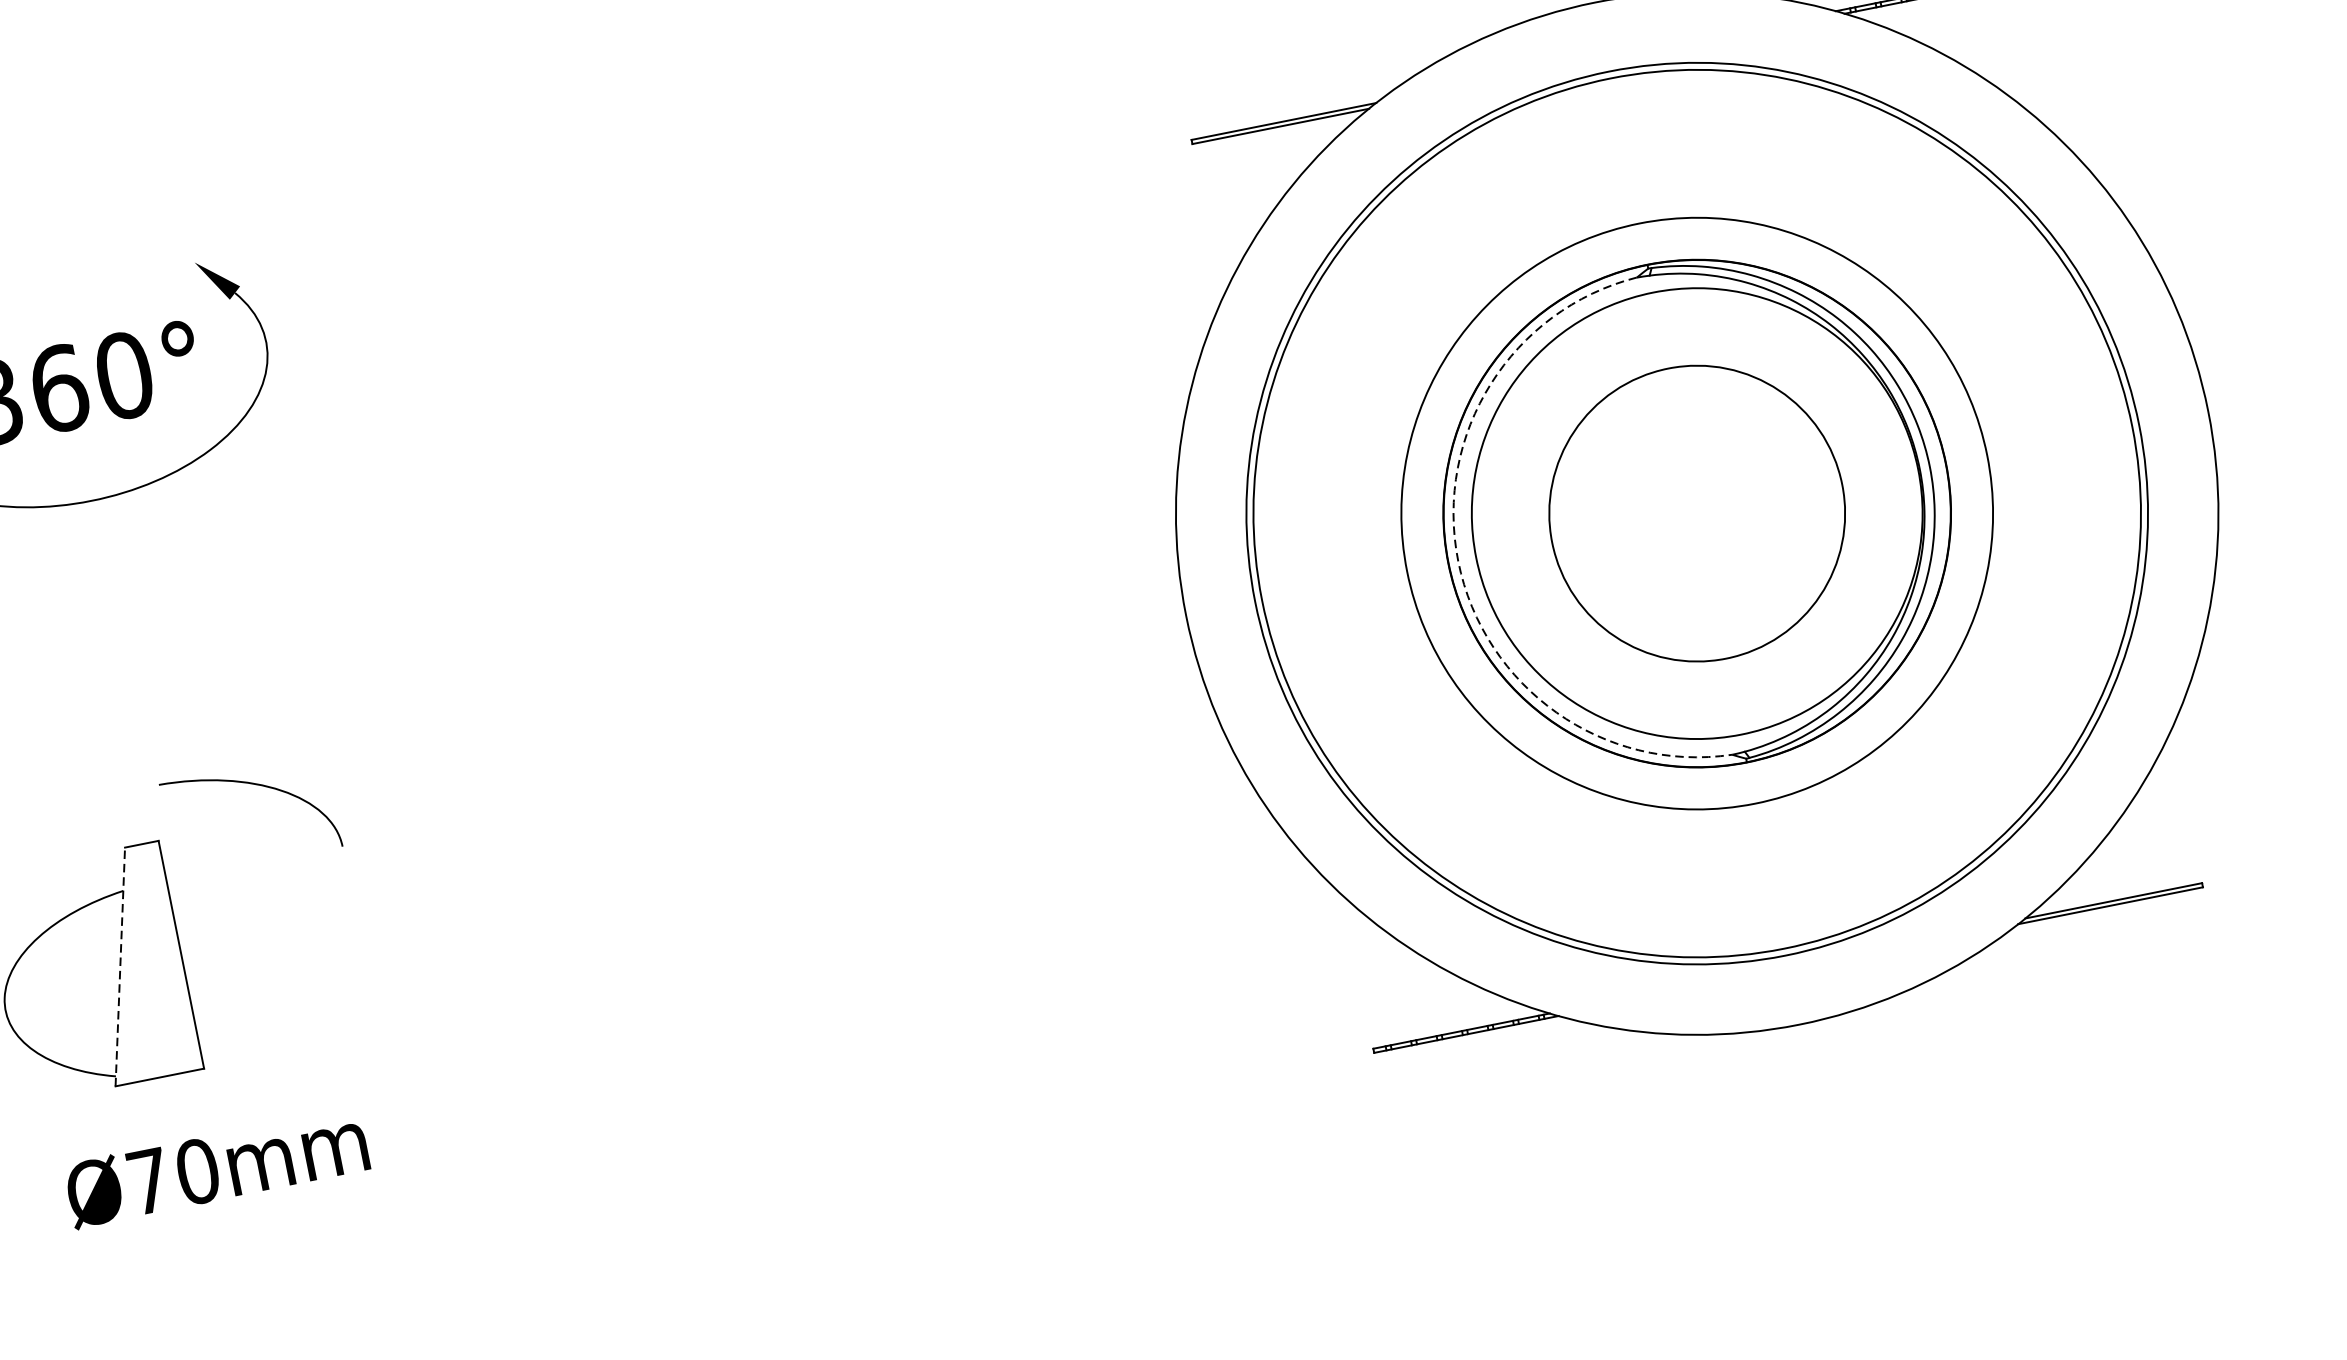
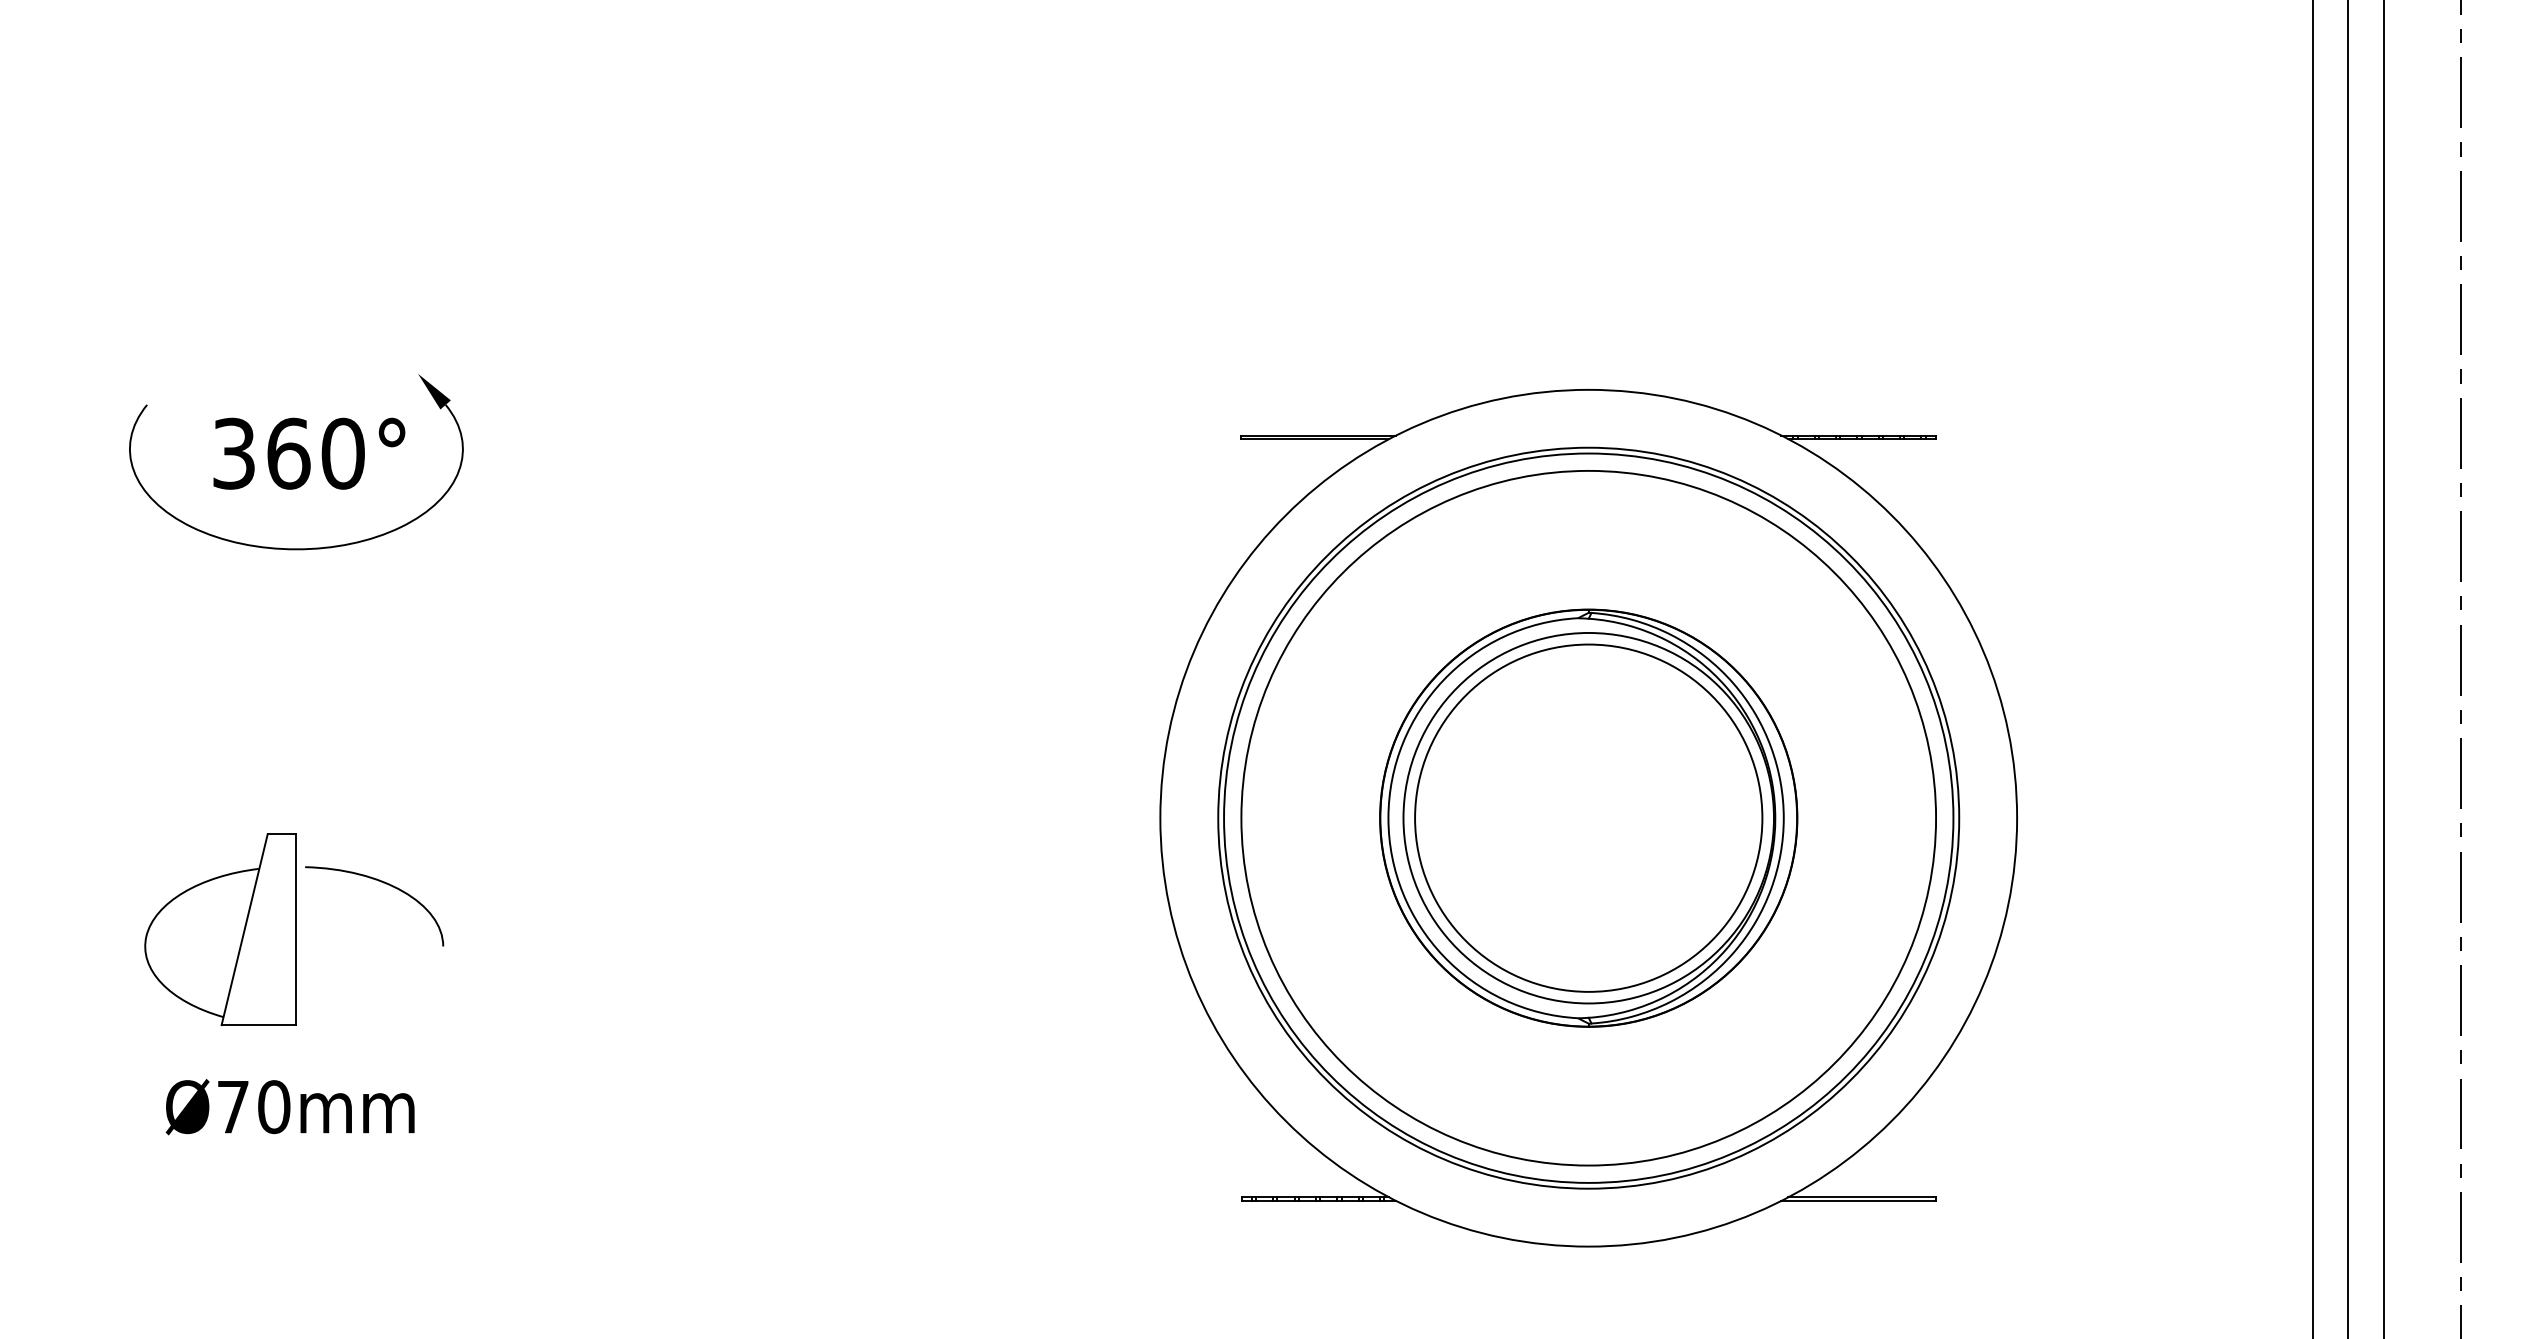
circle: (1696, 512) -> (1588, 817), size x1.43
circle: (1696, 512) -> (1588, 817), size x1.43
arc: (1458, 561) -> (1388, 818), dashed -> solid
curve: (256, 785) -> (383, 883), moved
line: (120, 966) -> (244, 929), dashed -> solid

